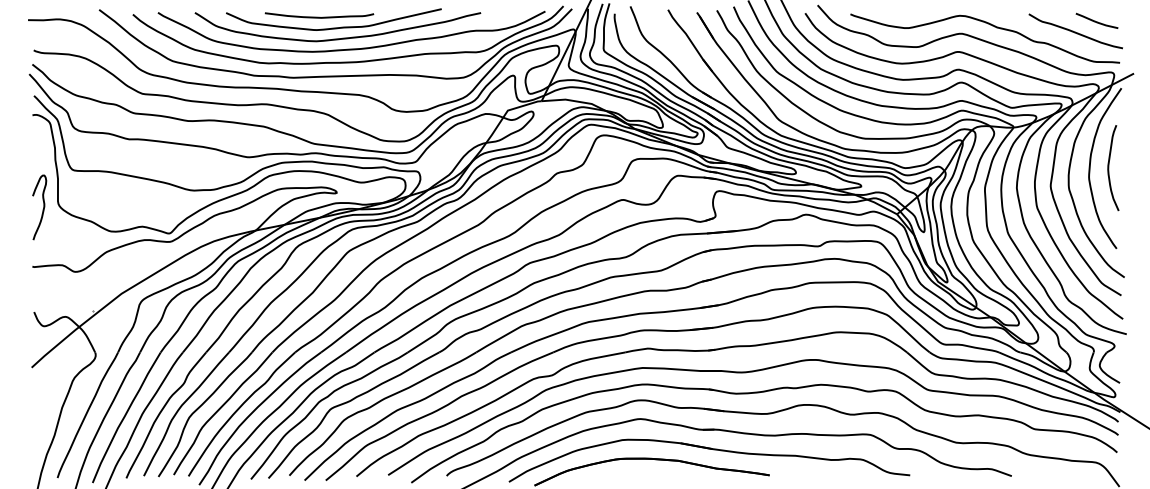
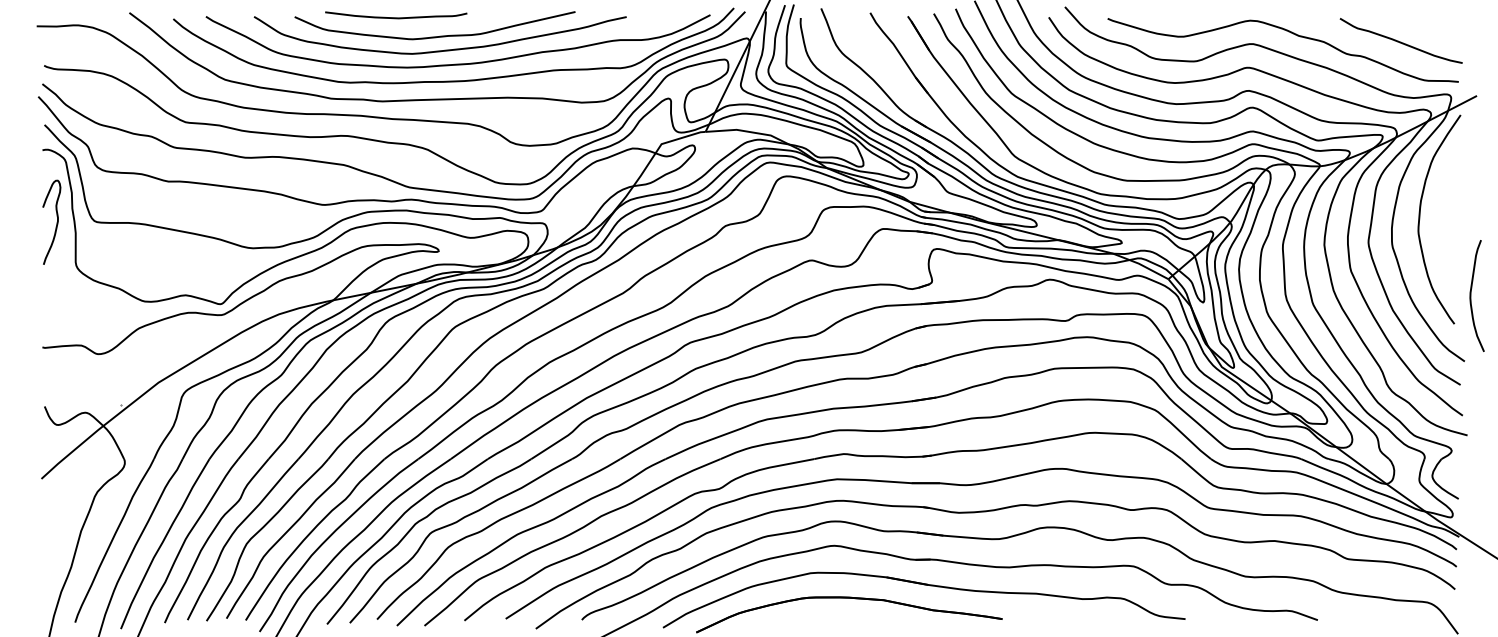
curve: (319, 17) -> (396, 17), moved
curve: (1096, 21) -> (1427, 27), removed
curve: (1109, 167) -> (1471, 295), moved
curve: (43, 207) -> (56, 222), moved

